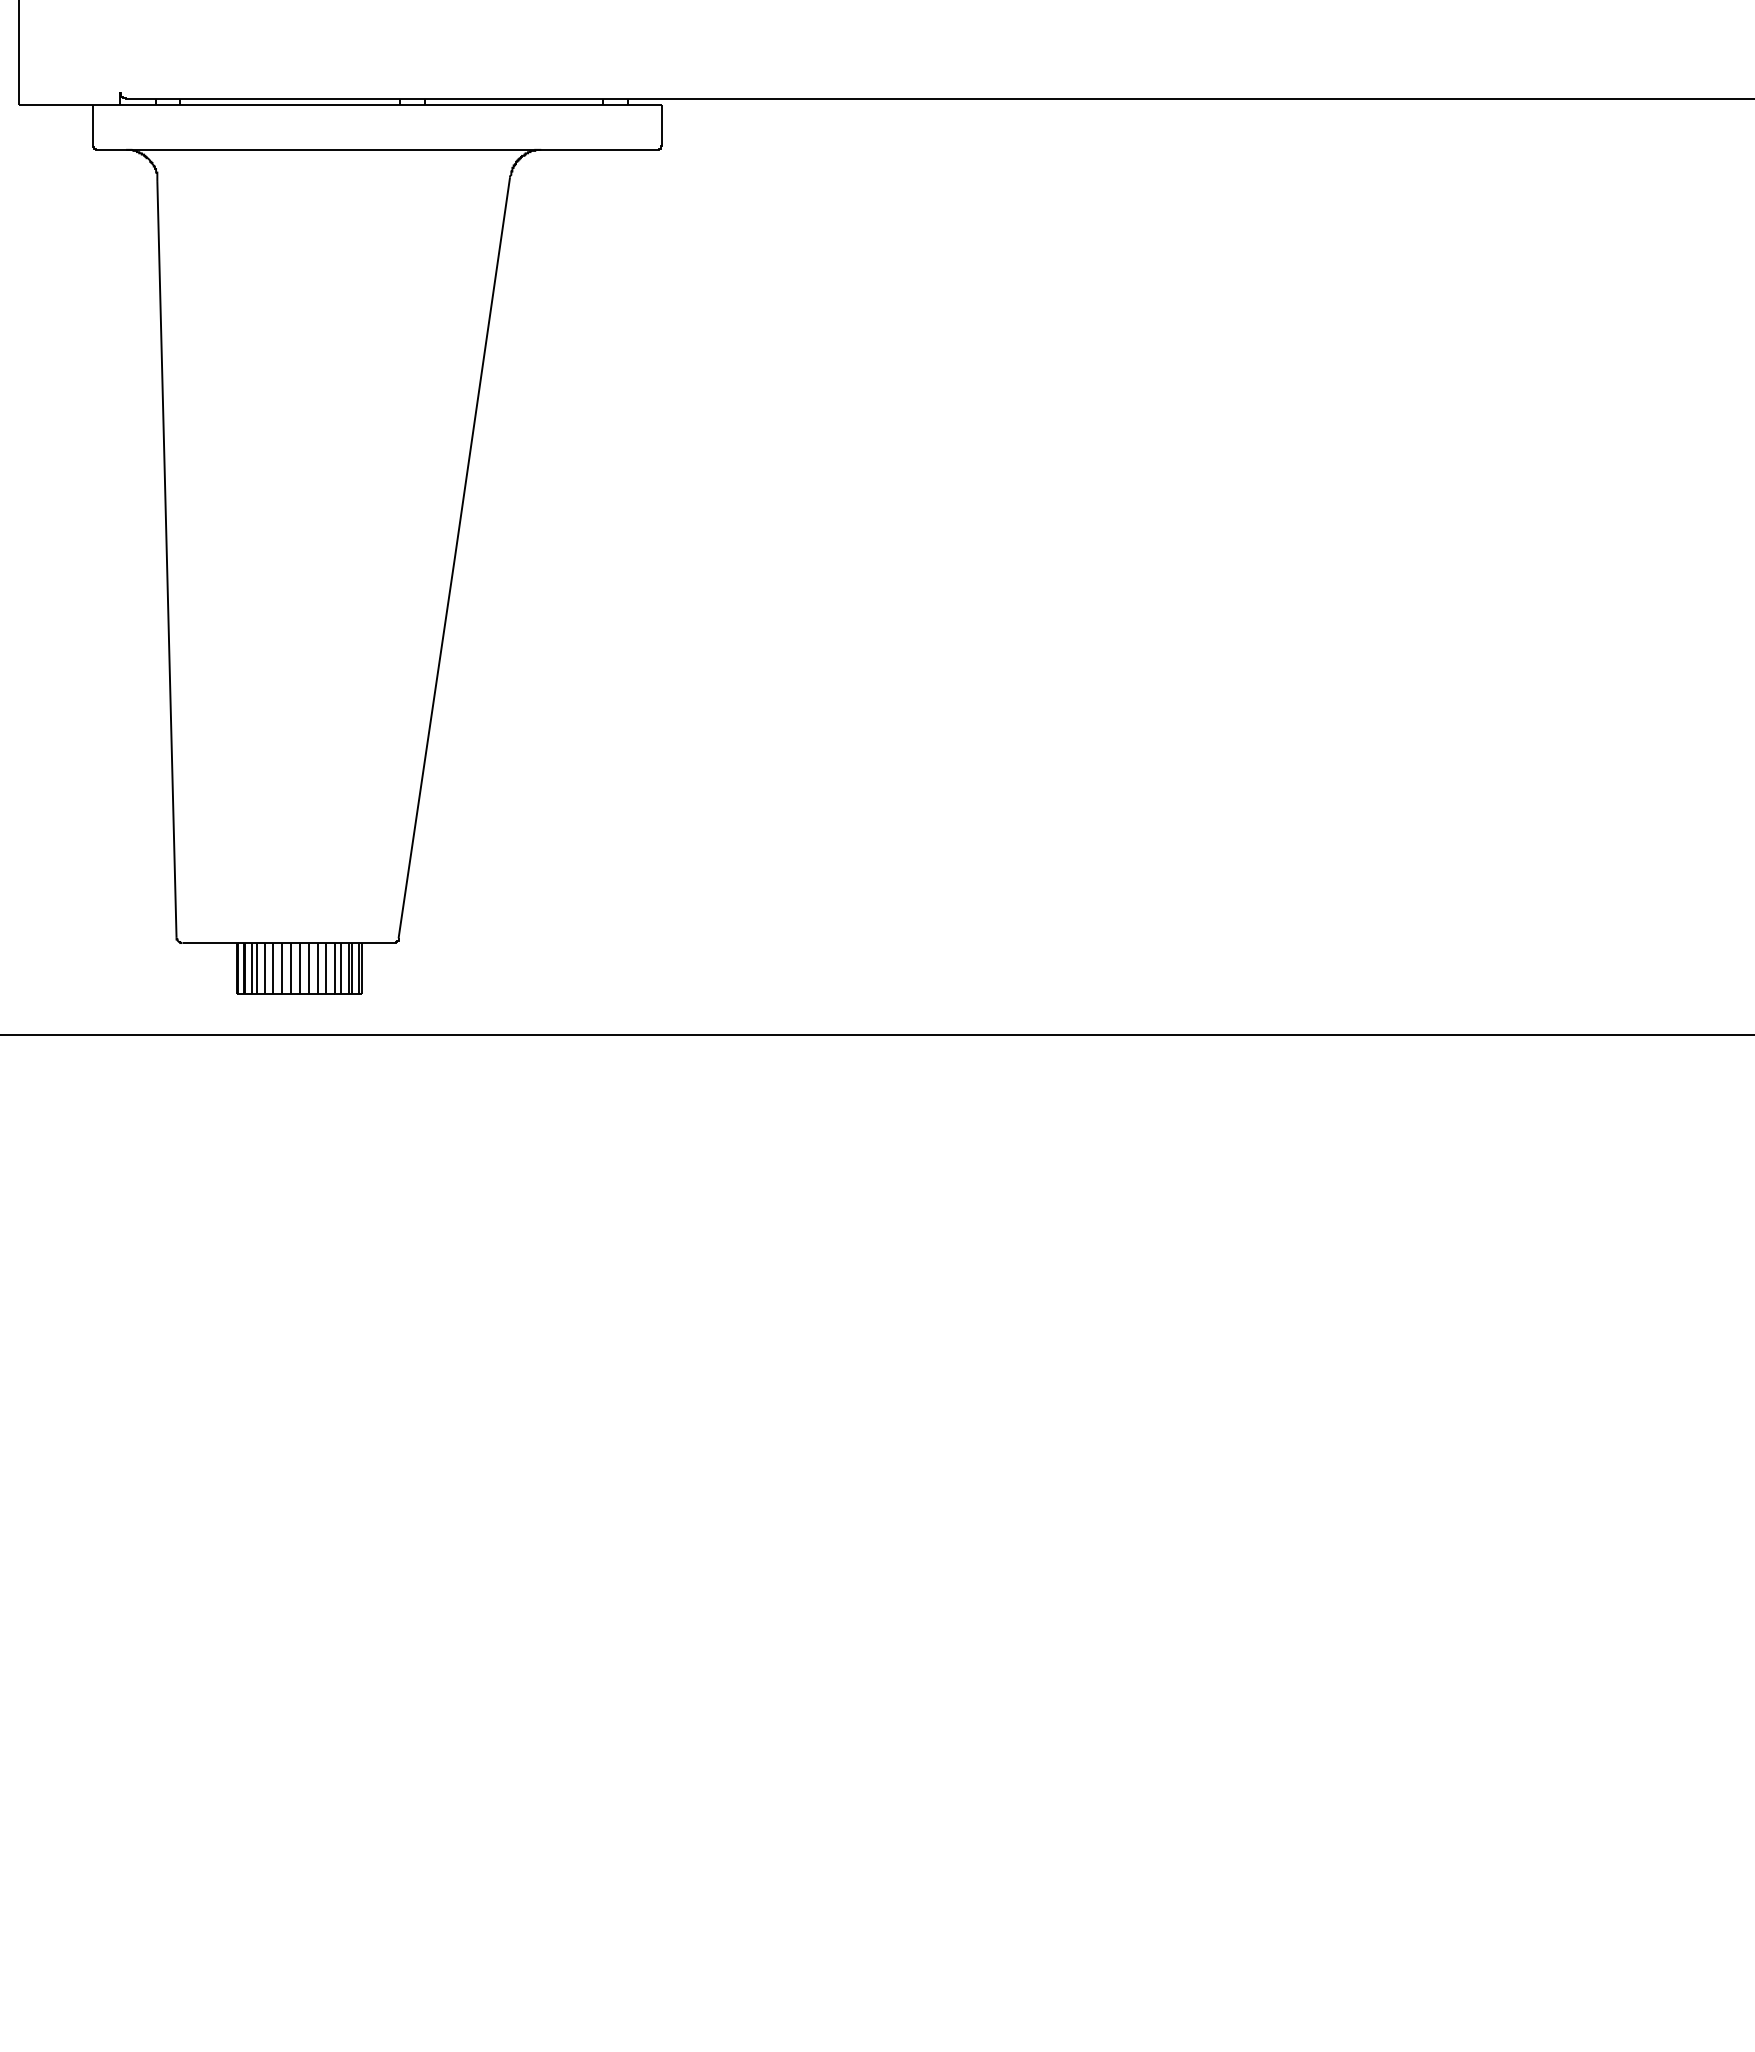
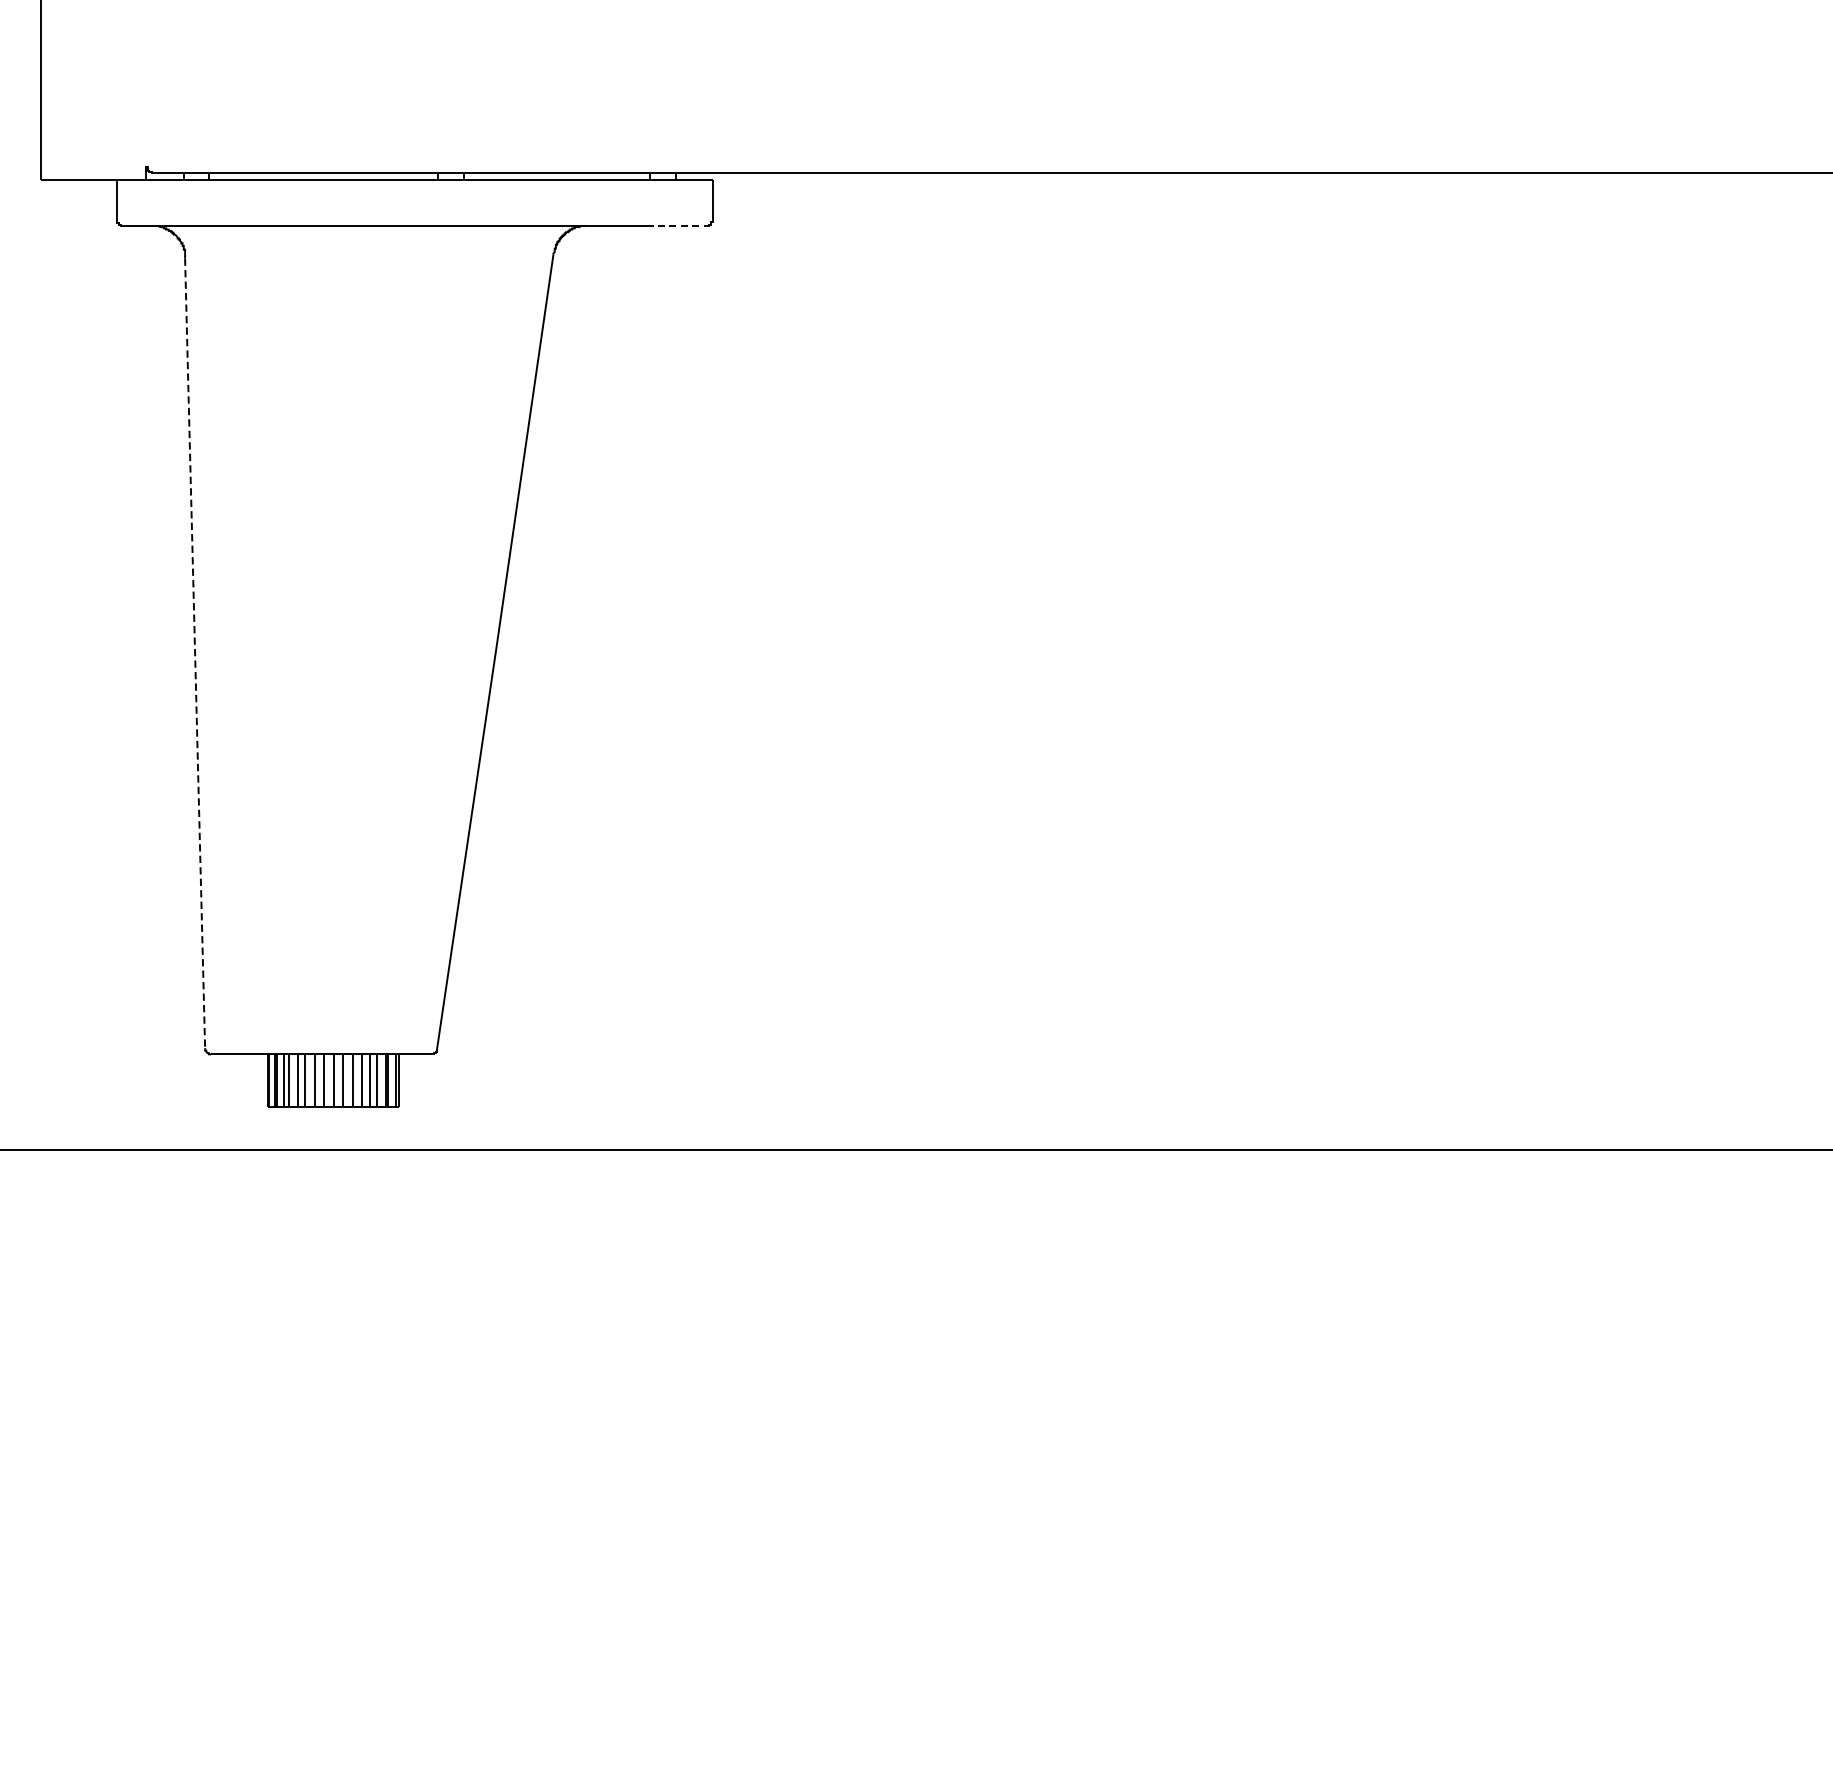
line: (627, 149) -> (676, 225), solid -> dashed
line: (166, 559) -> (194, 653), solid -> dashed

